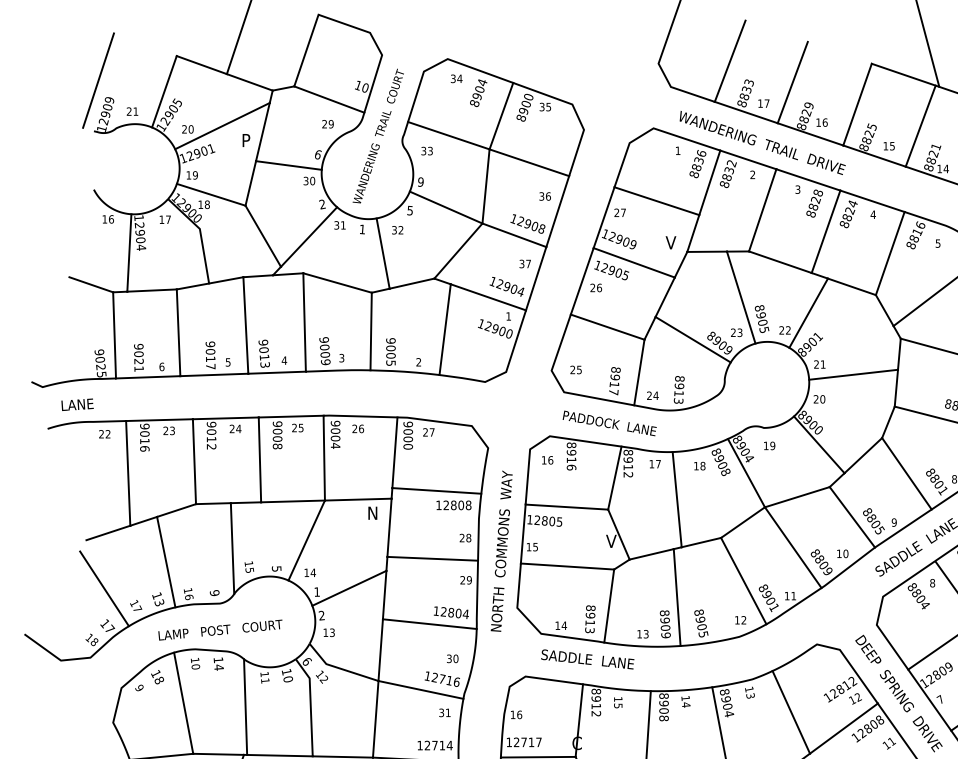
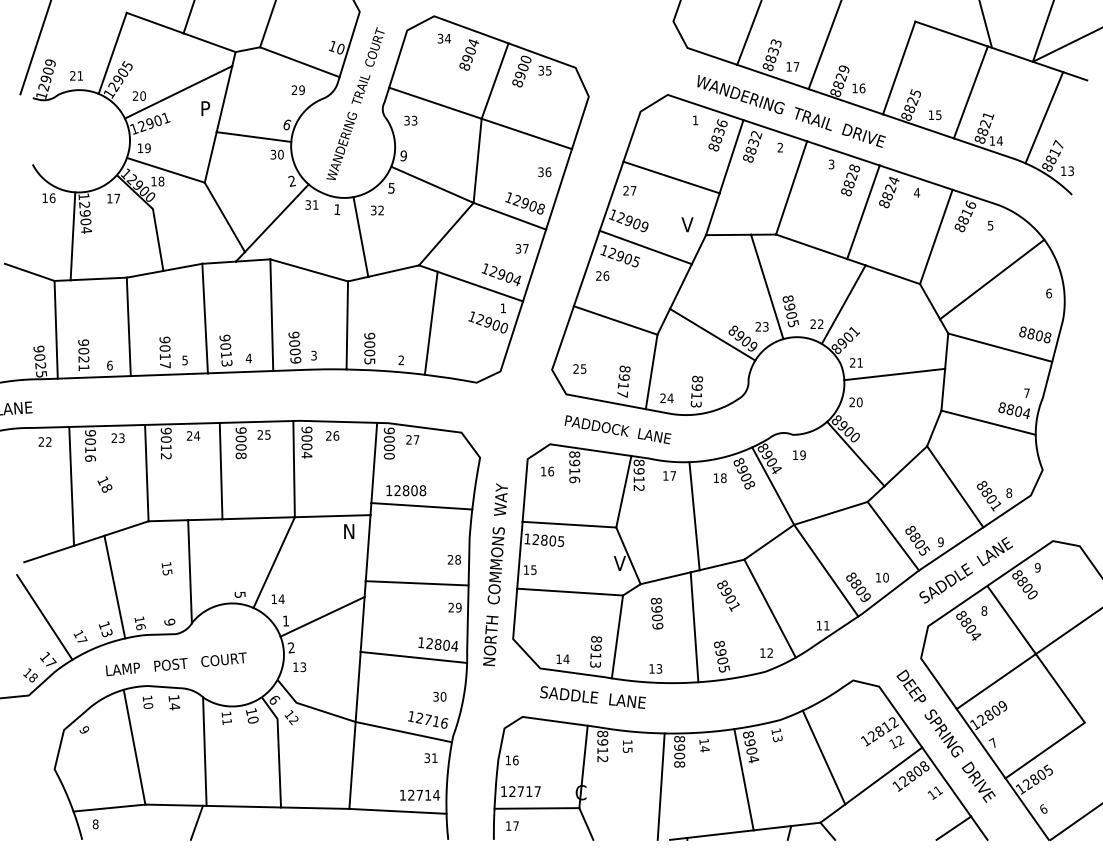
text: (454, 505) -> (406, 490), moved
text: (248, 566) -> (166, 568), moved
text: (768, 597) -> (728, 595), moved
text: (664, 624) -> (656, 613), moved
text: (157, 677) -> (104, 484), moved

